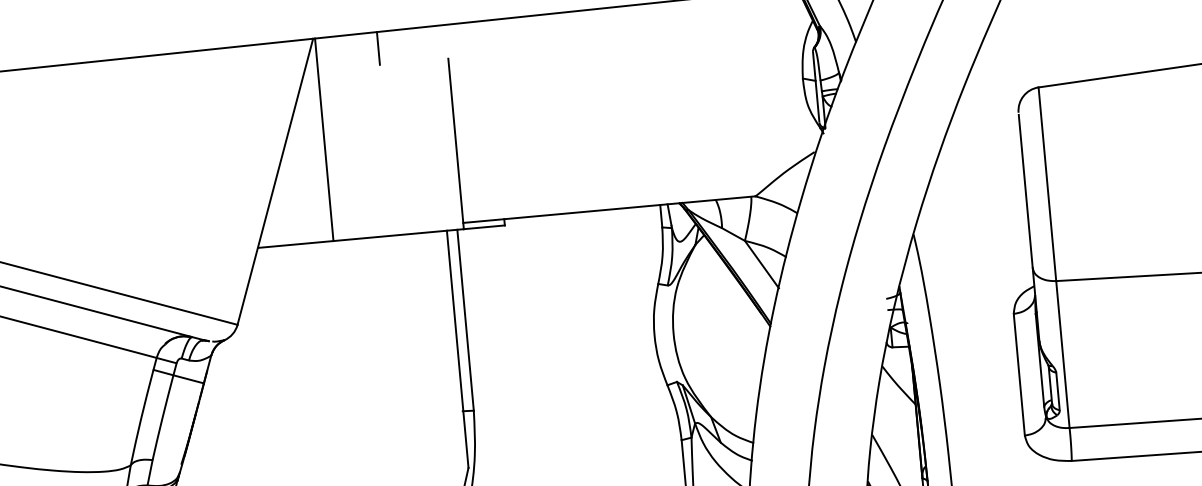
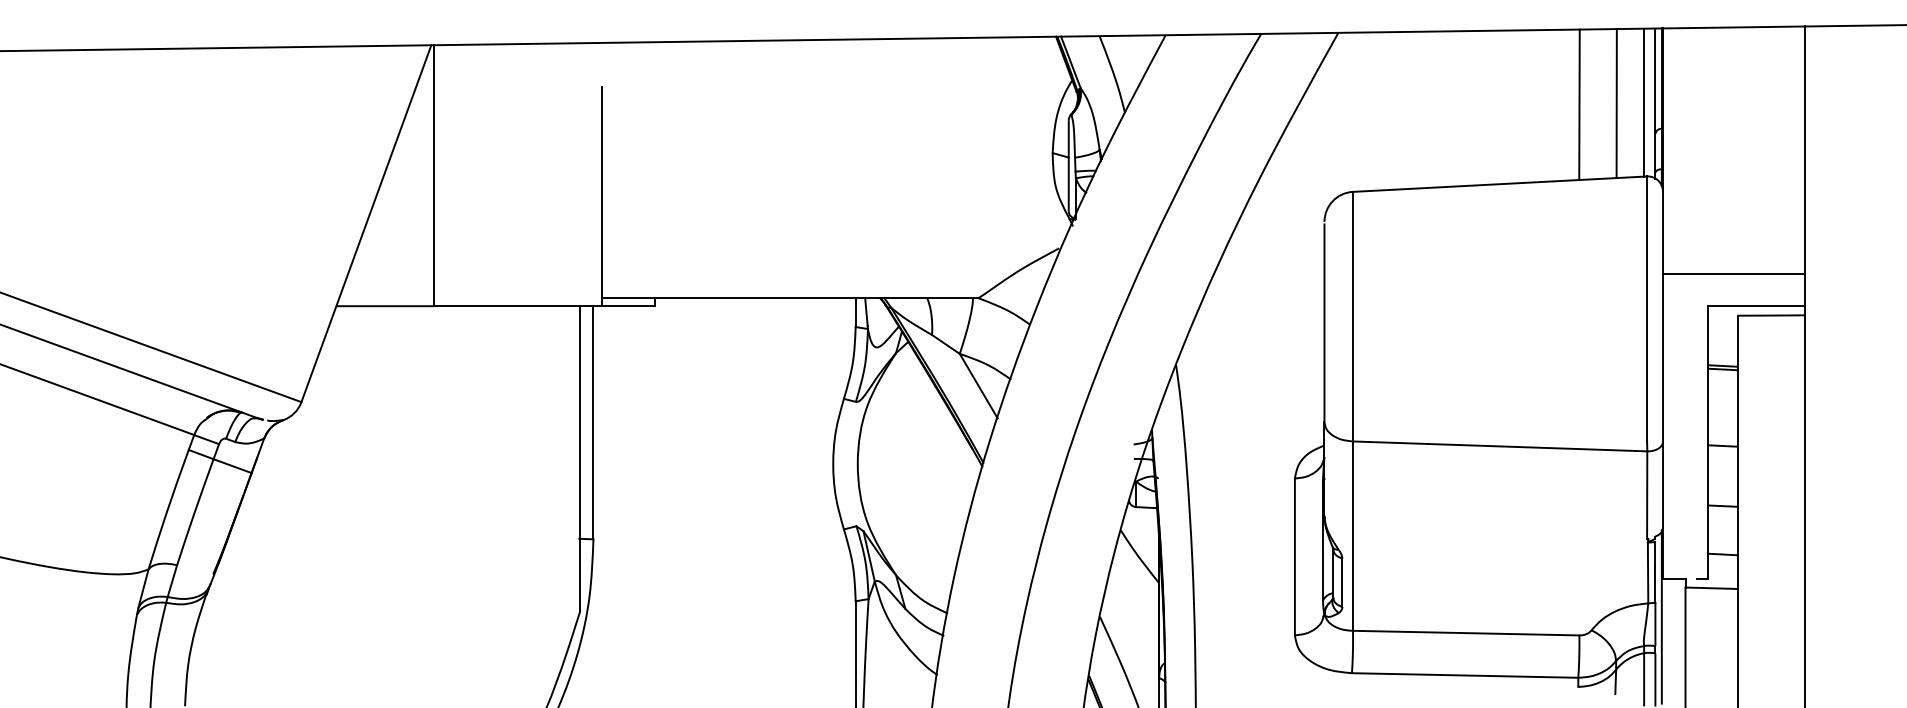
line: (378, 48) -> (513, 65), removed

